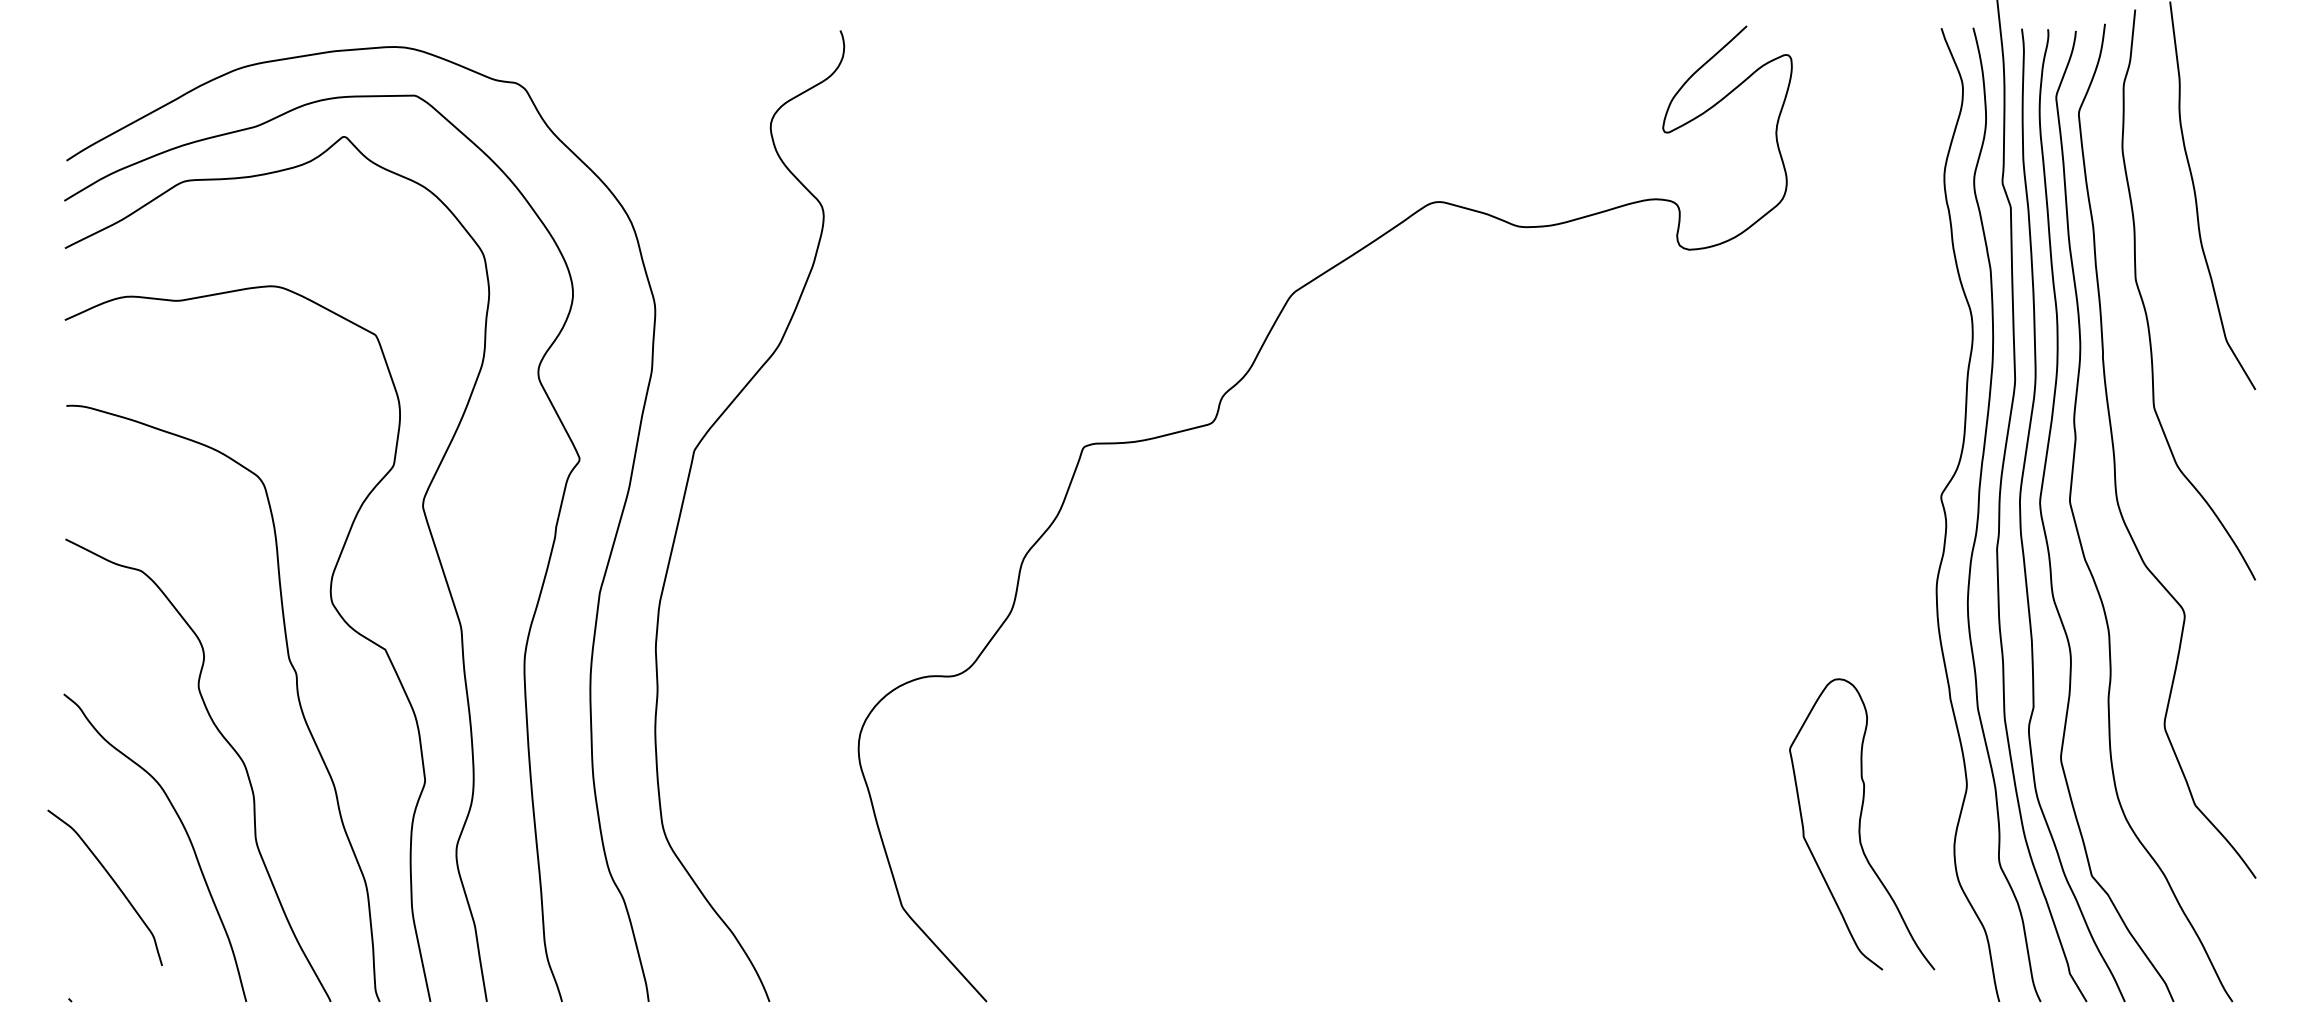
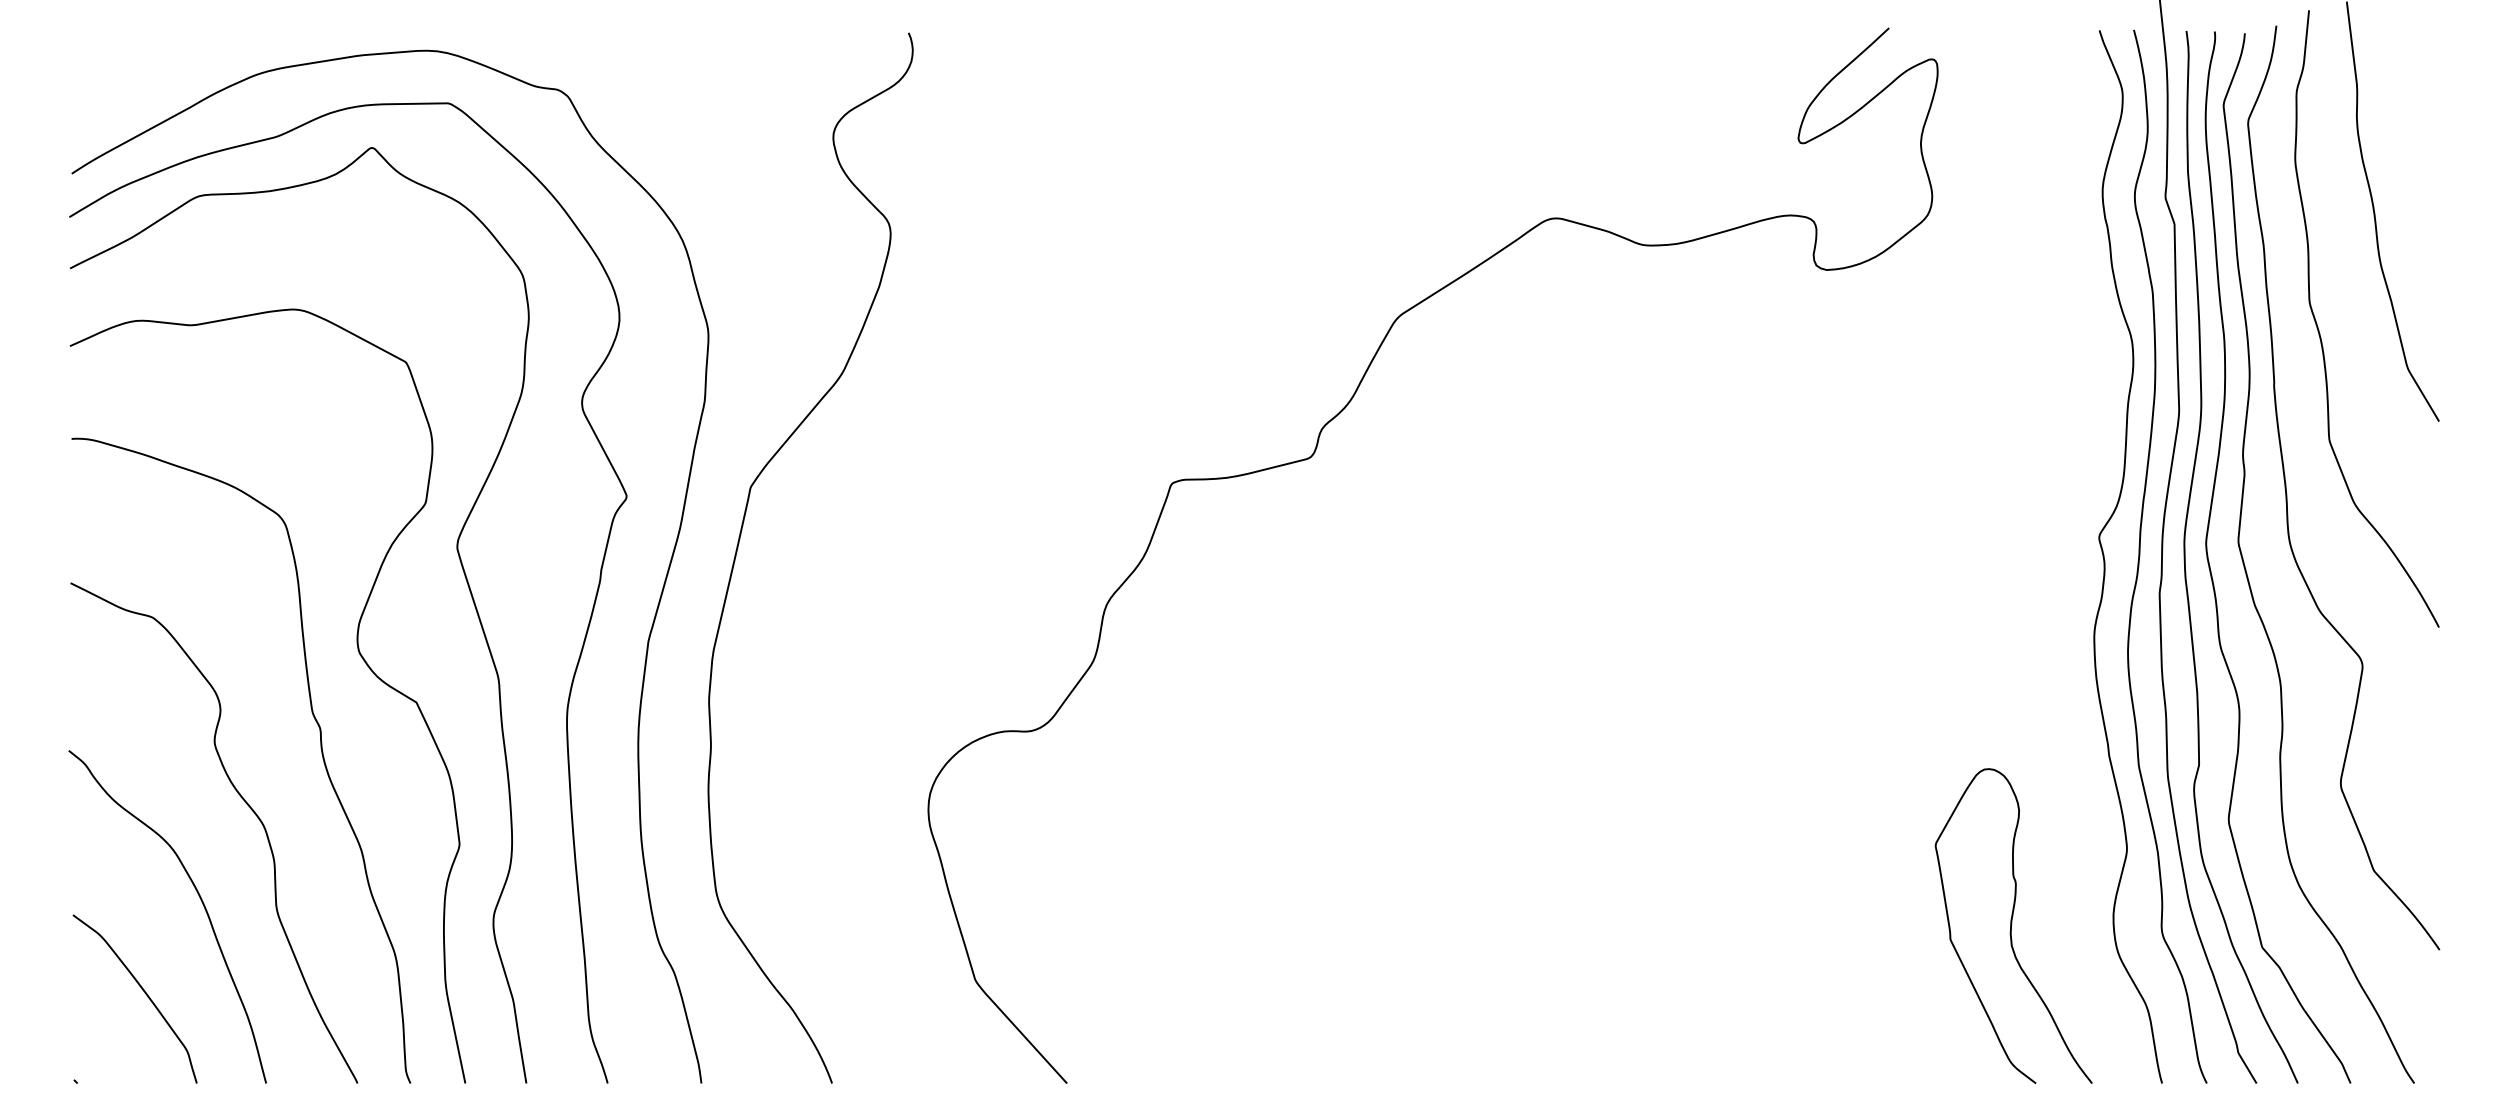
curve: (1860, 824) -> (2011, 926), moved
curve: (113, 882) -> (144, 993), moved

